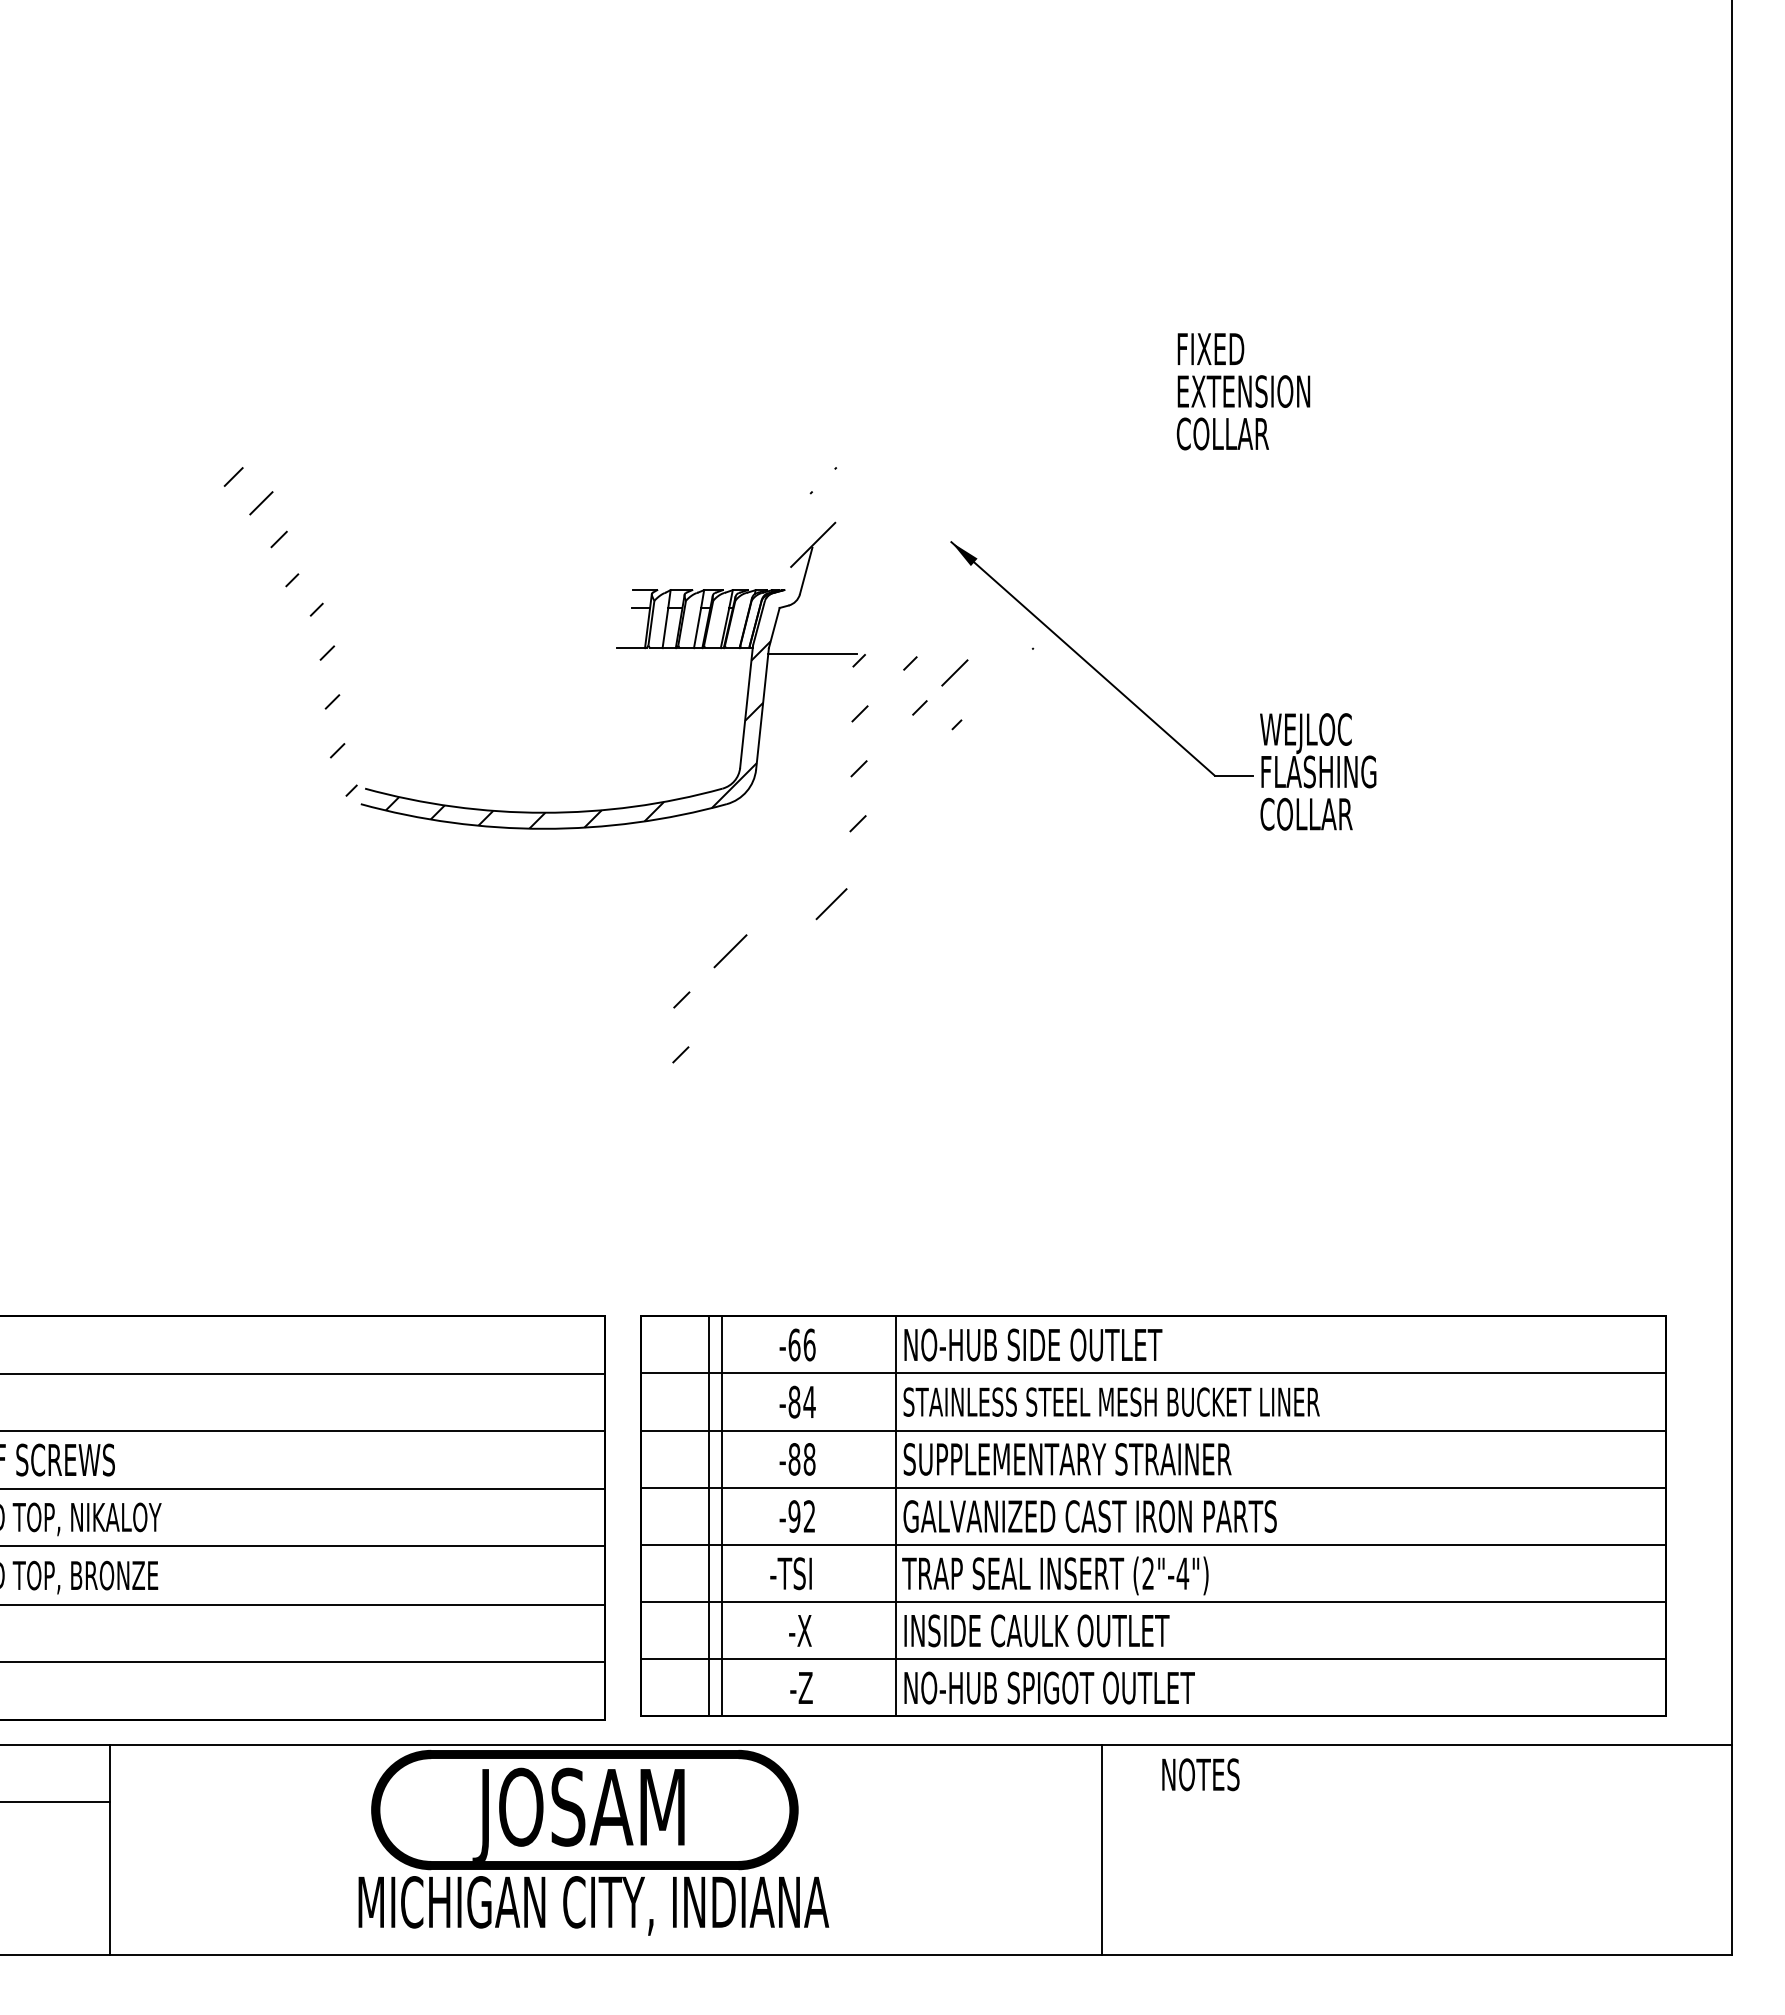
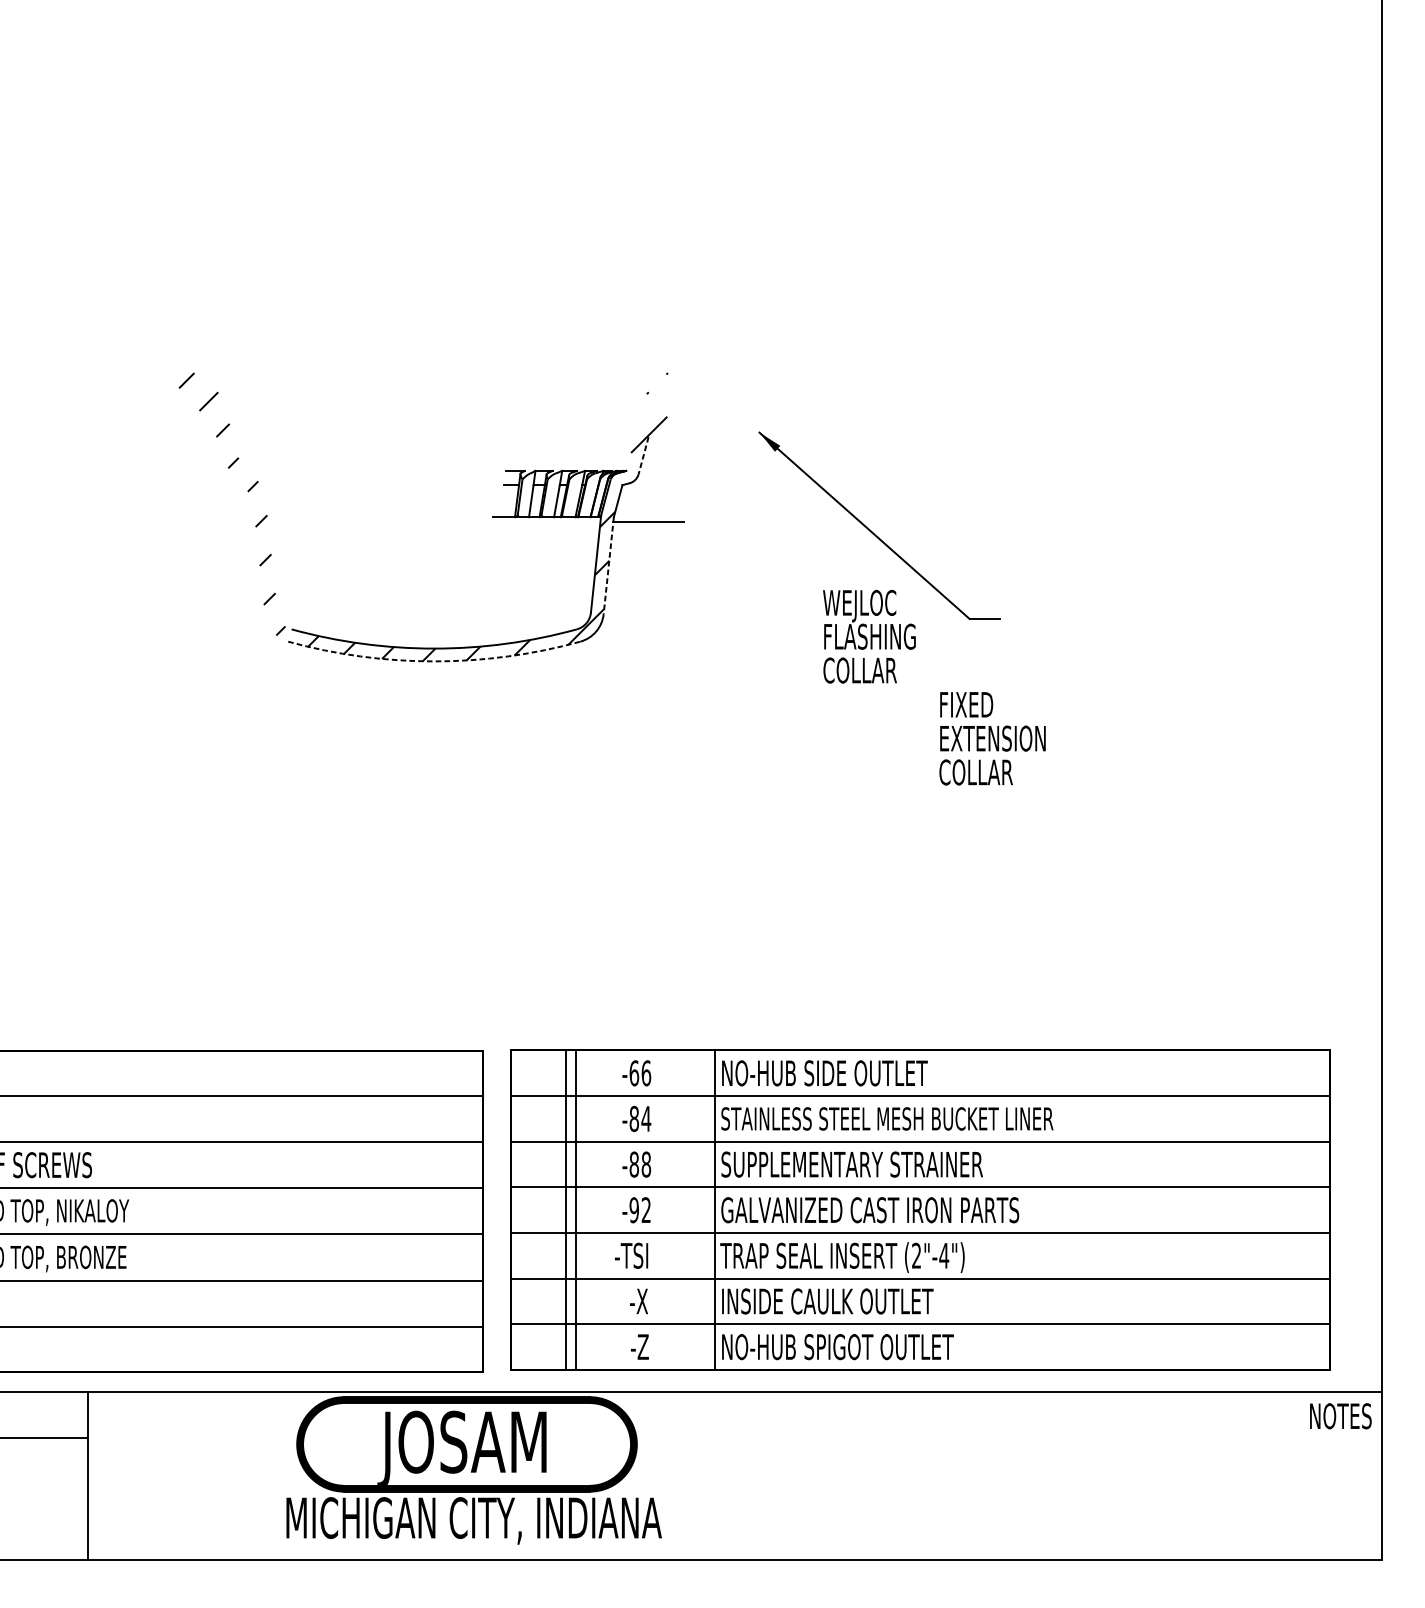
text: (1243, 391) -> (992, 738), moved
line: (806, 571) -> (643, 456), solid -> dashed
line: (762, 709) -> (608, 566), solid -> dashed
text: (1318, 771) -> (869, 636), moved
arc: (543, 828) -> (433, 661), solid -> dashed
hatch: (852, 855) -> (680, 682), removed
text: (1200, 1774) -> (1340, 1416), moved
line: (1102, 1849) -> (880, 1475), removed

